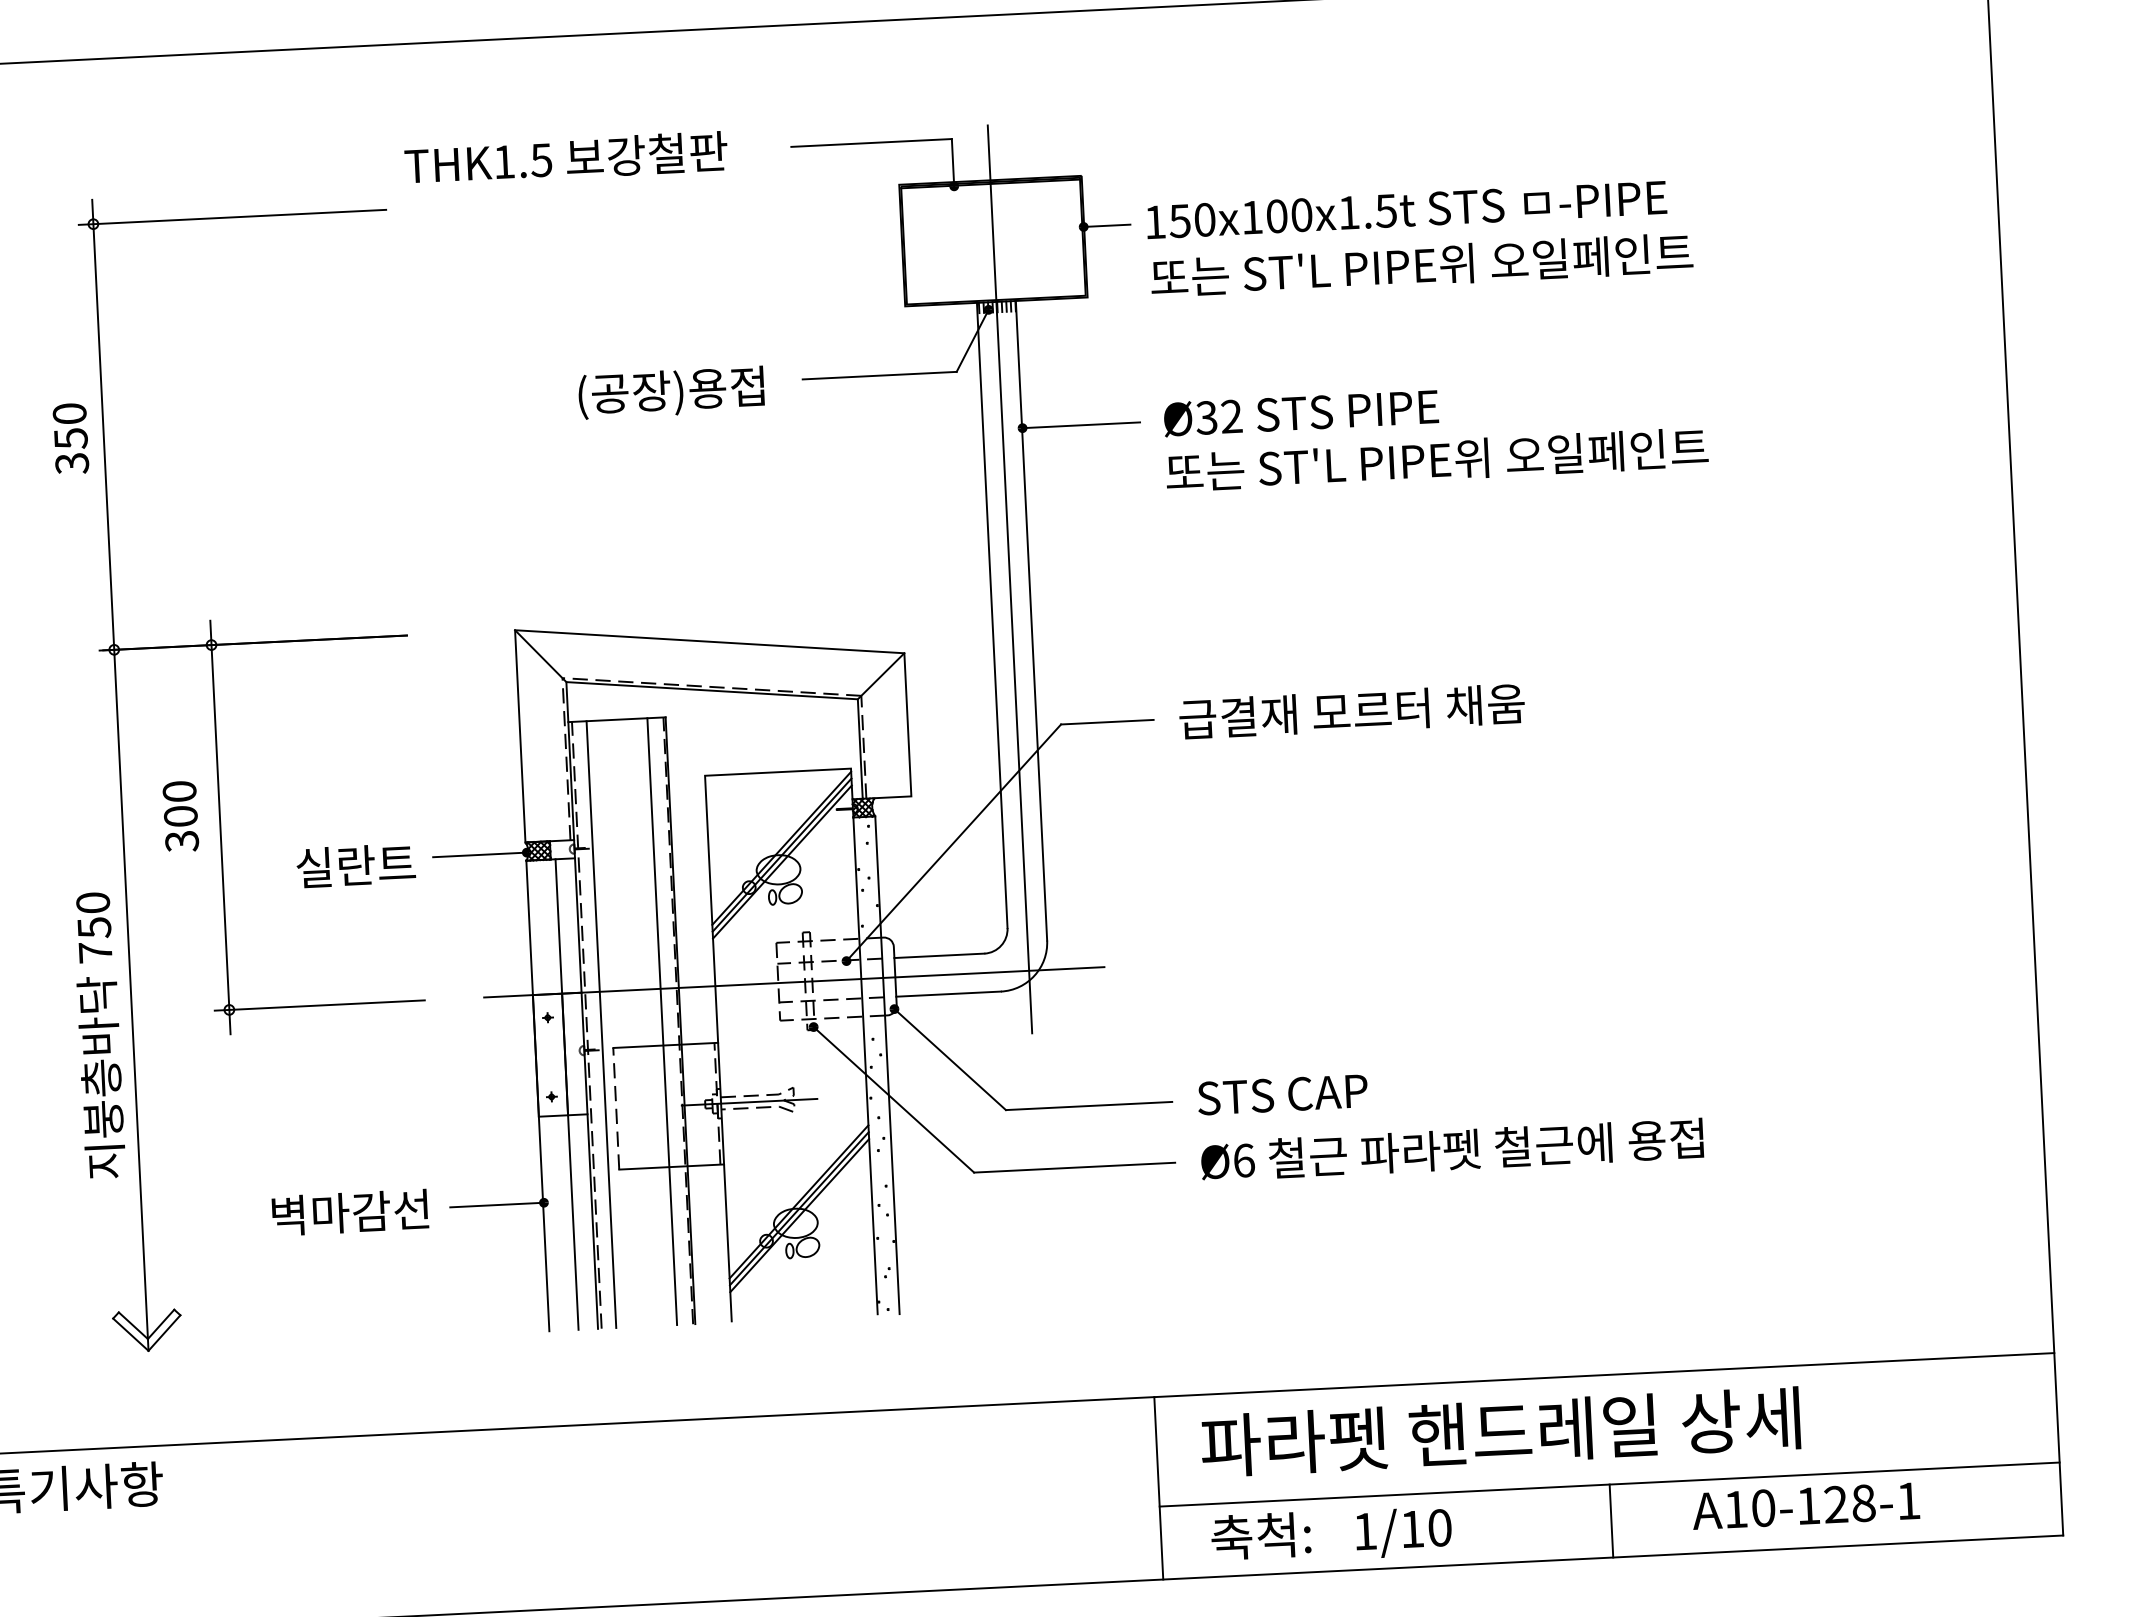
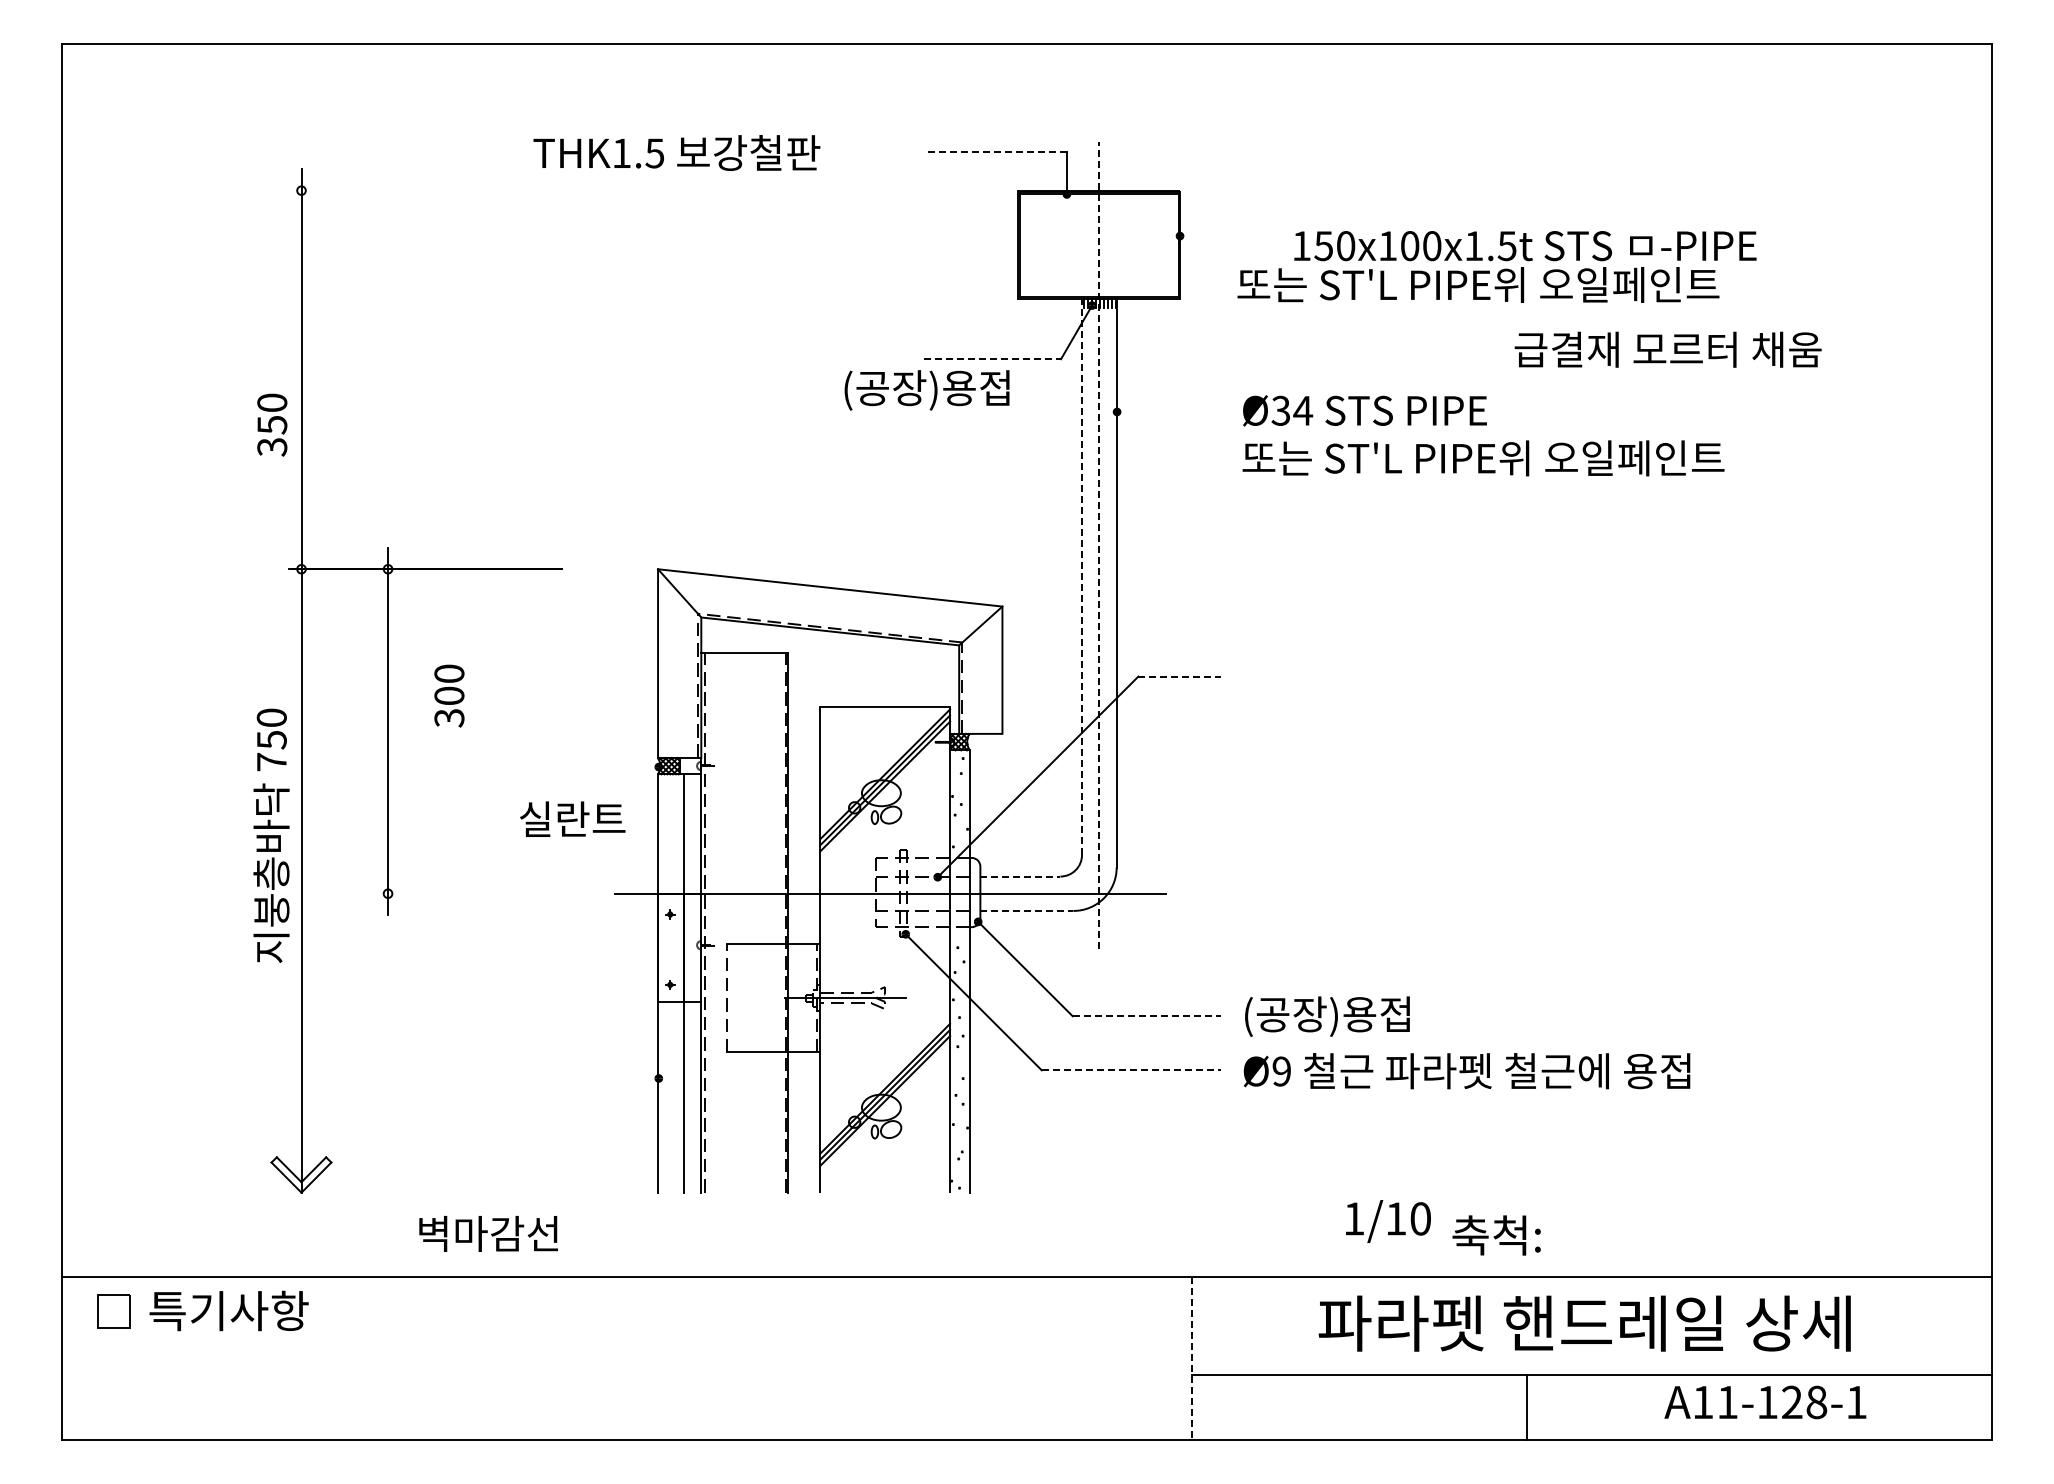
line: (871, 143) -> (995, 152), solid -> dashed
text: (565, 158) -> (676, 152), moved
text: (1406, 210) -> (1525, 246), moved
line: (231, 217) -> (424, 190), removed
line: (1106, 226) -> (1200, 236), removed
line: (880, 375) -> (993, 359), solid -> dashed
text: (670, 392) -> (926, 390), moved
text: (1232, 416) -> (1303, 410), Ø32 -> Ø34
line: (1081, 424) -> (1169, 411), removed
text: (71, 438) -> (272, 424), moved
line: (1010, 579) -> (1099, 545), solid -> dashed
line: (992, 615) -> (1082, 576), solid -> dashed
text: (1351, 711) -> (1667, 349), moved
line: (1108, 722) -> (1180, 676), solid -> dashed
text: (180, 815) -> (449, 695), moved
line: (479, 855) -> (616, 767), removed
text: (355, 864) -> (572, 818), moved
line: (939, 955) -> (1020, 876), solid -> dashed
line: (948, 993) -> (1026, 910), solid -> dashed
line: (319, 1005) -> (468, 893), removed
line: (662, 1021) -> (771, 922), removed
line: (601, 1024) -> (717, 922), removed
text: (99, 1035) -> (271, 835), moved
text: (1291, 1096) -> (1326, 1016), STS CAP -> (공장)용접
line: (1088, 1106) -> (1146, 1016), solid -> dashed
text: (1243, 1160) -> (1281, 1071), Ø6 -> Ø9
line: (1074, 1167) -> (1131, 1070), solid -> dashed
line: (496, 1205) -> (616, 1078), removed
text: (350, 1212) -> (488, 1233), moved
text: (1500, 1432) -> (1584, 1323), moved
line: (1158, 1489) -> (1191, 1359), solid -> dashed
text: (1763, 1508) -> (1727, 1402), A10-128-1 -> A11-128-1
line: (1611, 1520) -> (1527, 1406), moved
text: (1403, 1532) -> (1388, 1221), moved
text: (1260, 1536) -> (1496, 1235), moved

